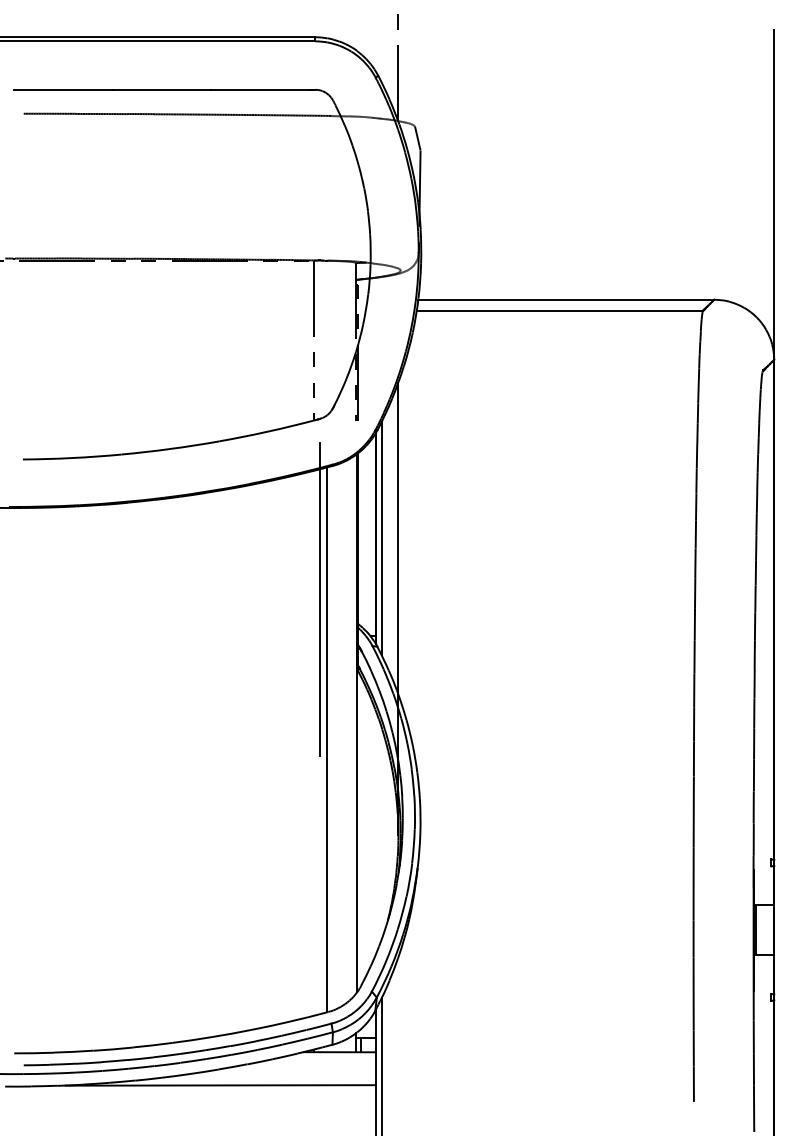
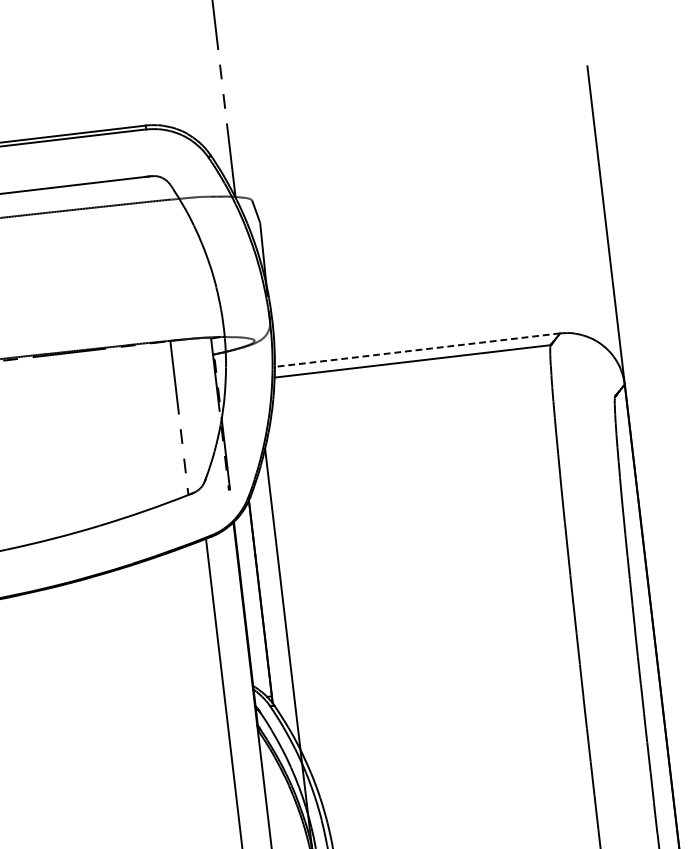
line: (566, 299) -> (417, 349), solid -> dashed
line: (381, 538) -> (266, 601), removed
line: (320, 598) -> (214, 665), removed

